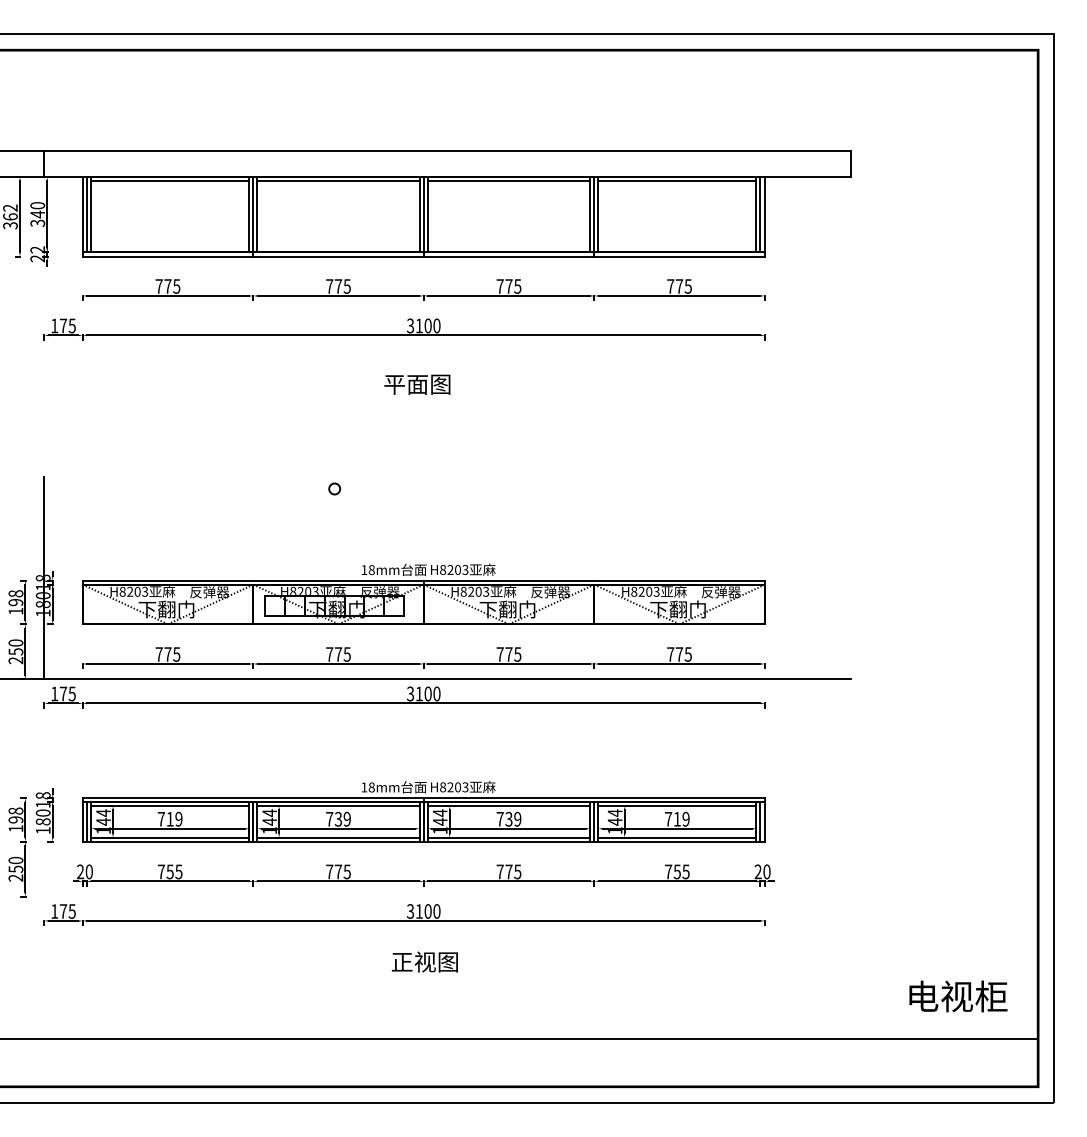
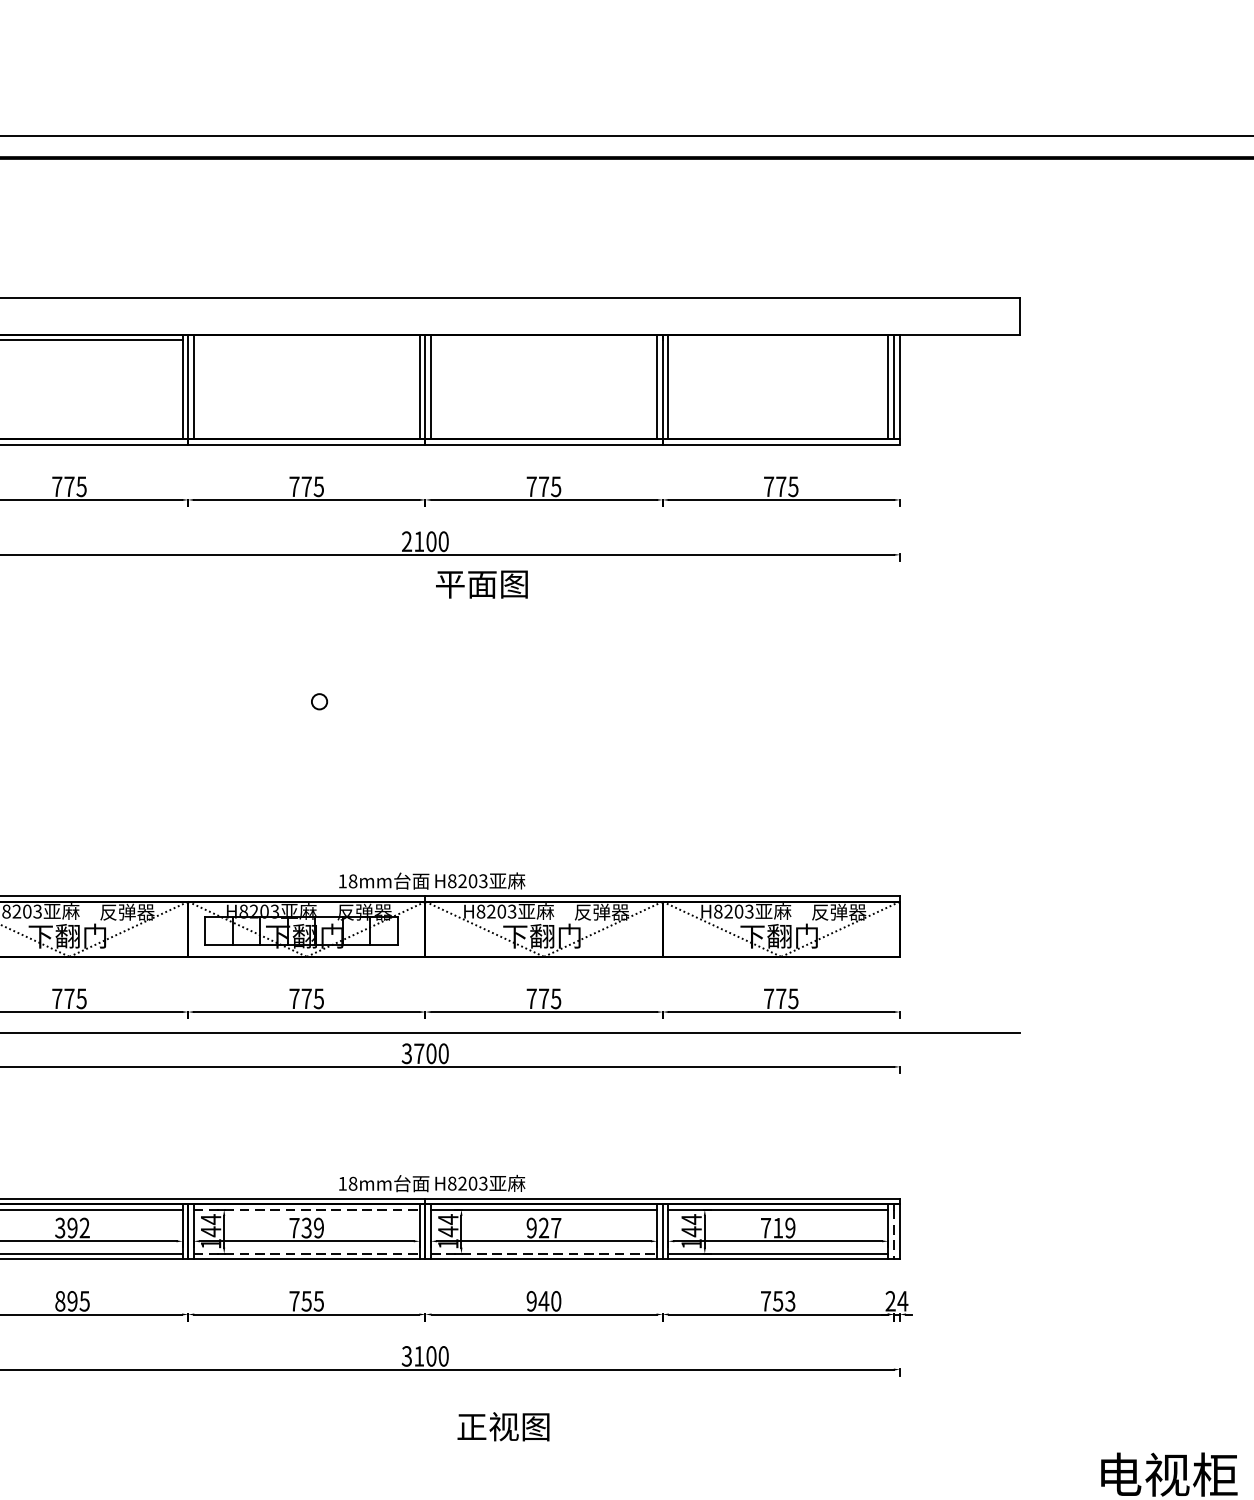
line: (338, 181) -> (306, 340), removed
line: (508, 181) -> (543, 340), removed
line: (677, 181) -> (778, 340), removed
text: (410, 326) -> (406, 542), 3100 -> 2100
text: (417, 384) -> (482, 584), moved
circle: (334, 488) -> (319, 701), moved
text: (418, 693) -> (418, 1053), 3100 -> 3700
line: (339, 806) -> (308, 1210), solid -> dashed
text: (169, 818) -> (71, 1227), 719 -> 392
text: (508, 818) -> (543, 1227), 739 -> 927
line: (760, 823) -> (893, 1233), solid -> dashed
line: (339, 837) -> (308, 1253), solid -> dashed
line: (509, 837) -> (544, 1253), solid -> dashed
text: (165, 871) -> (66, 1300), 755 -> 895
text: (338, 871) -> (306, 1300), 775 -> 755
text: (508, 871) -> (543, 1300), 775 -> 940
text: (685, 871) -> (789, 1300), 755 -> 753
text: (766, 871) -> (902, 1300), 20 -> 24
text: (424, 961) -> (502, 1425), moved

